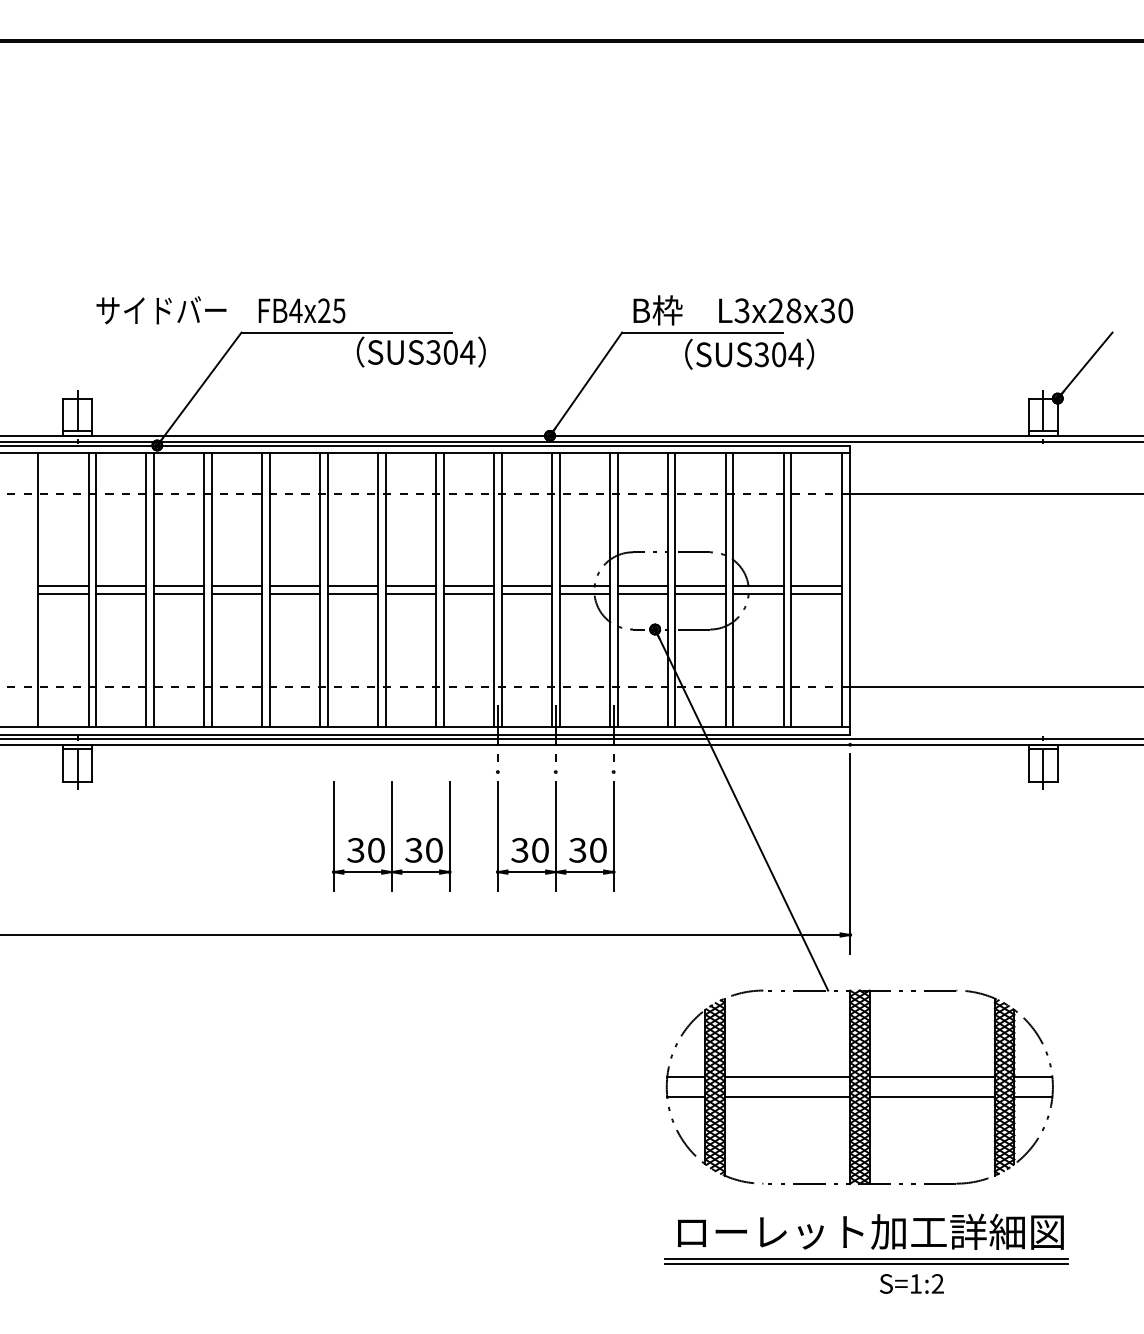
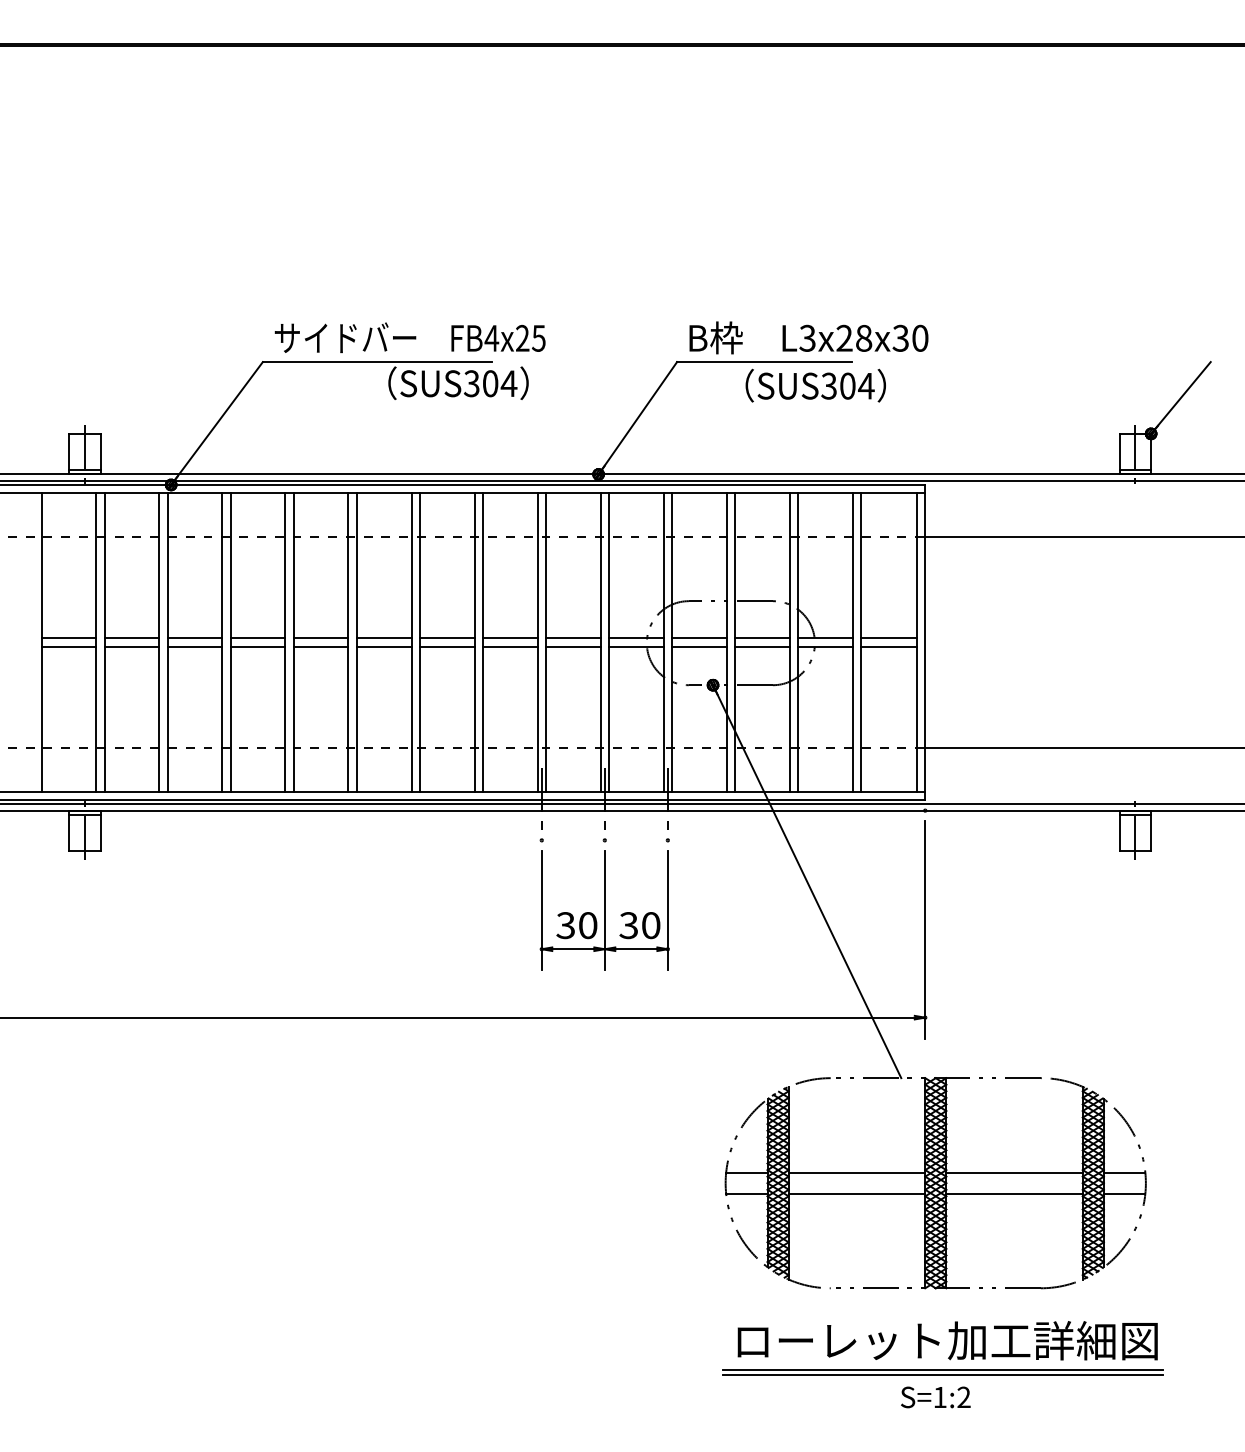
text: (220, 310) -> (409, 338), moved
part: (391, 836) -> (426, 910), removed
text: (911, 1283) -> (935, 1396), moved

